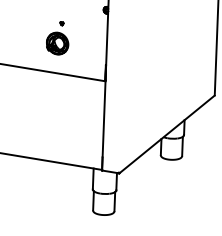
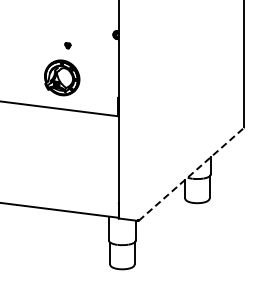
part: (58, 37) -> (62, 68), size x1.4
line: (167, 134) -> (191, 174), solid -> dashed

